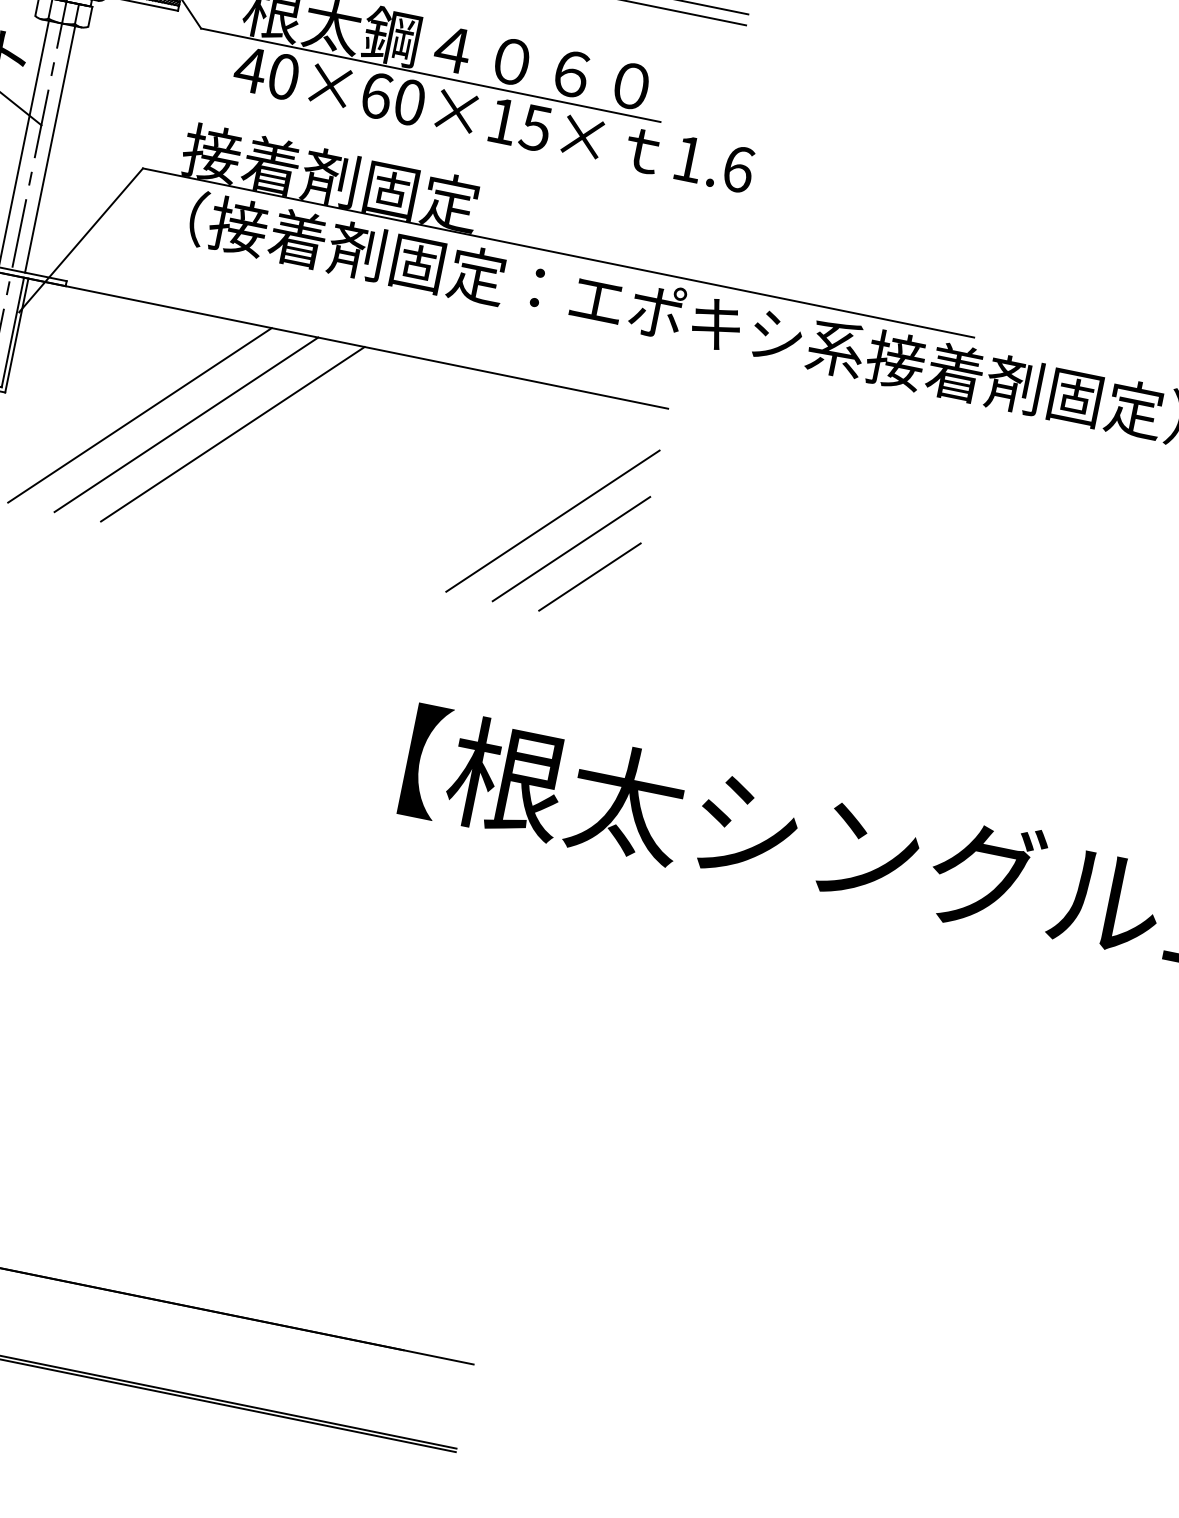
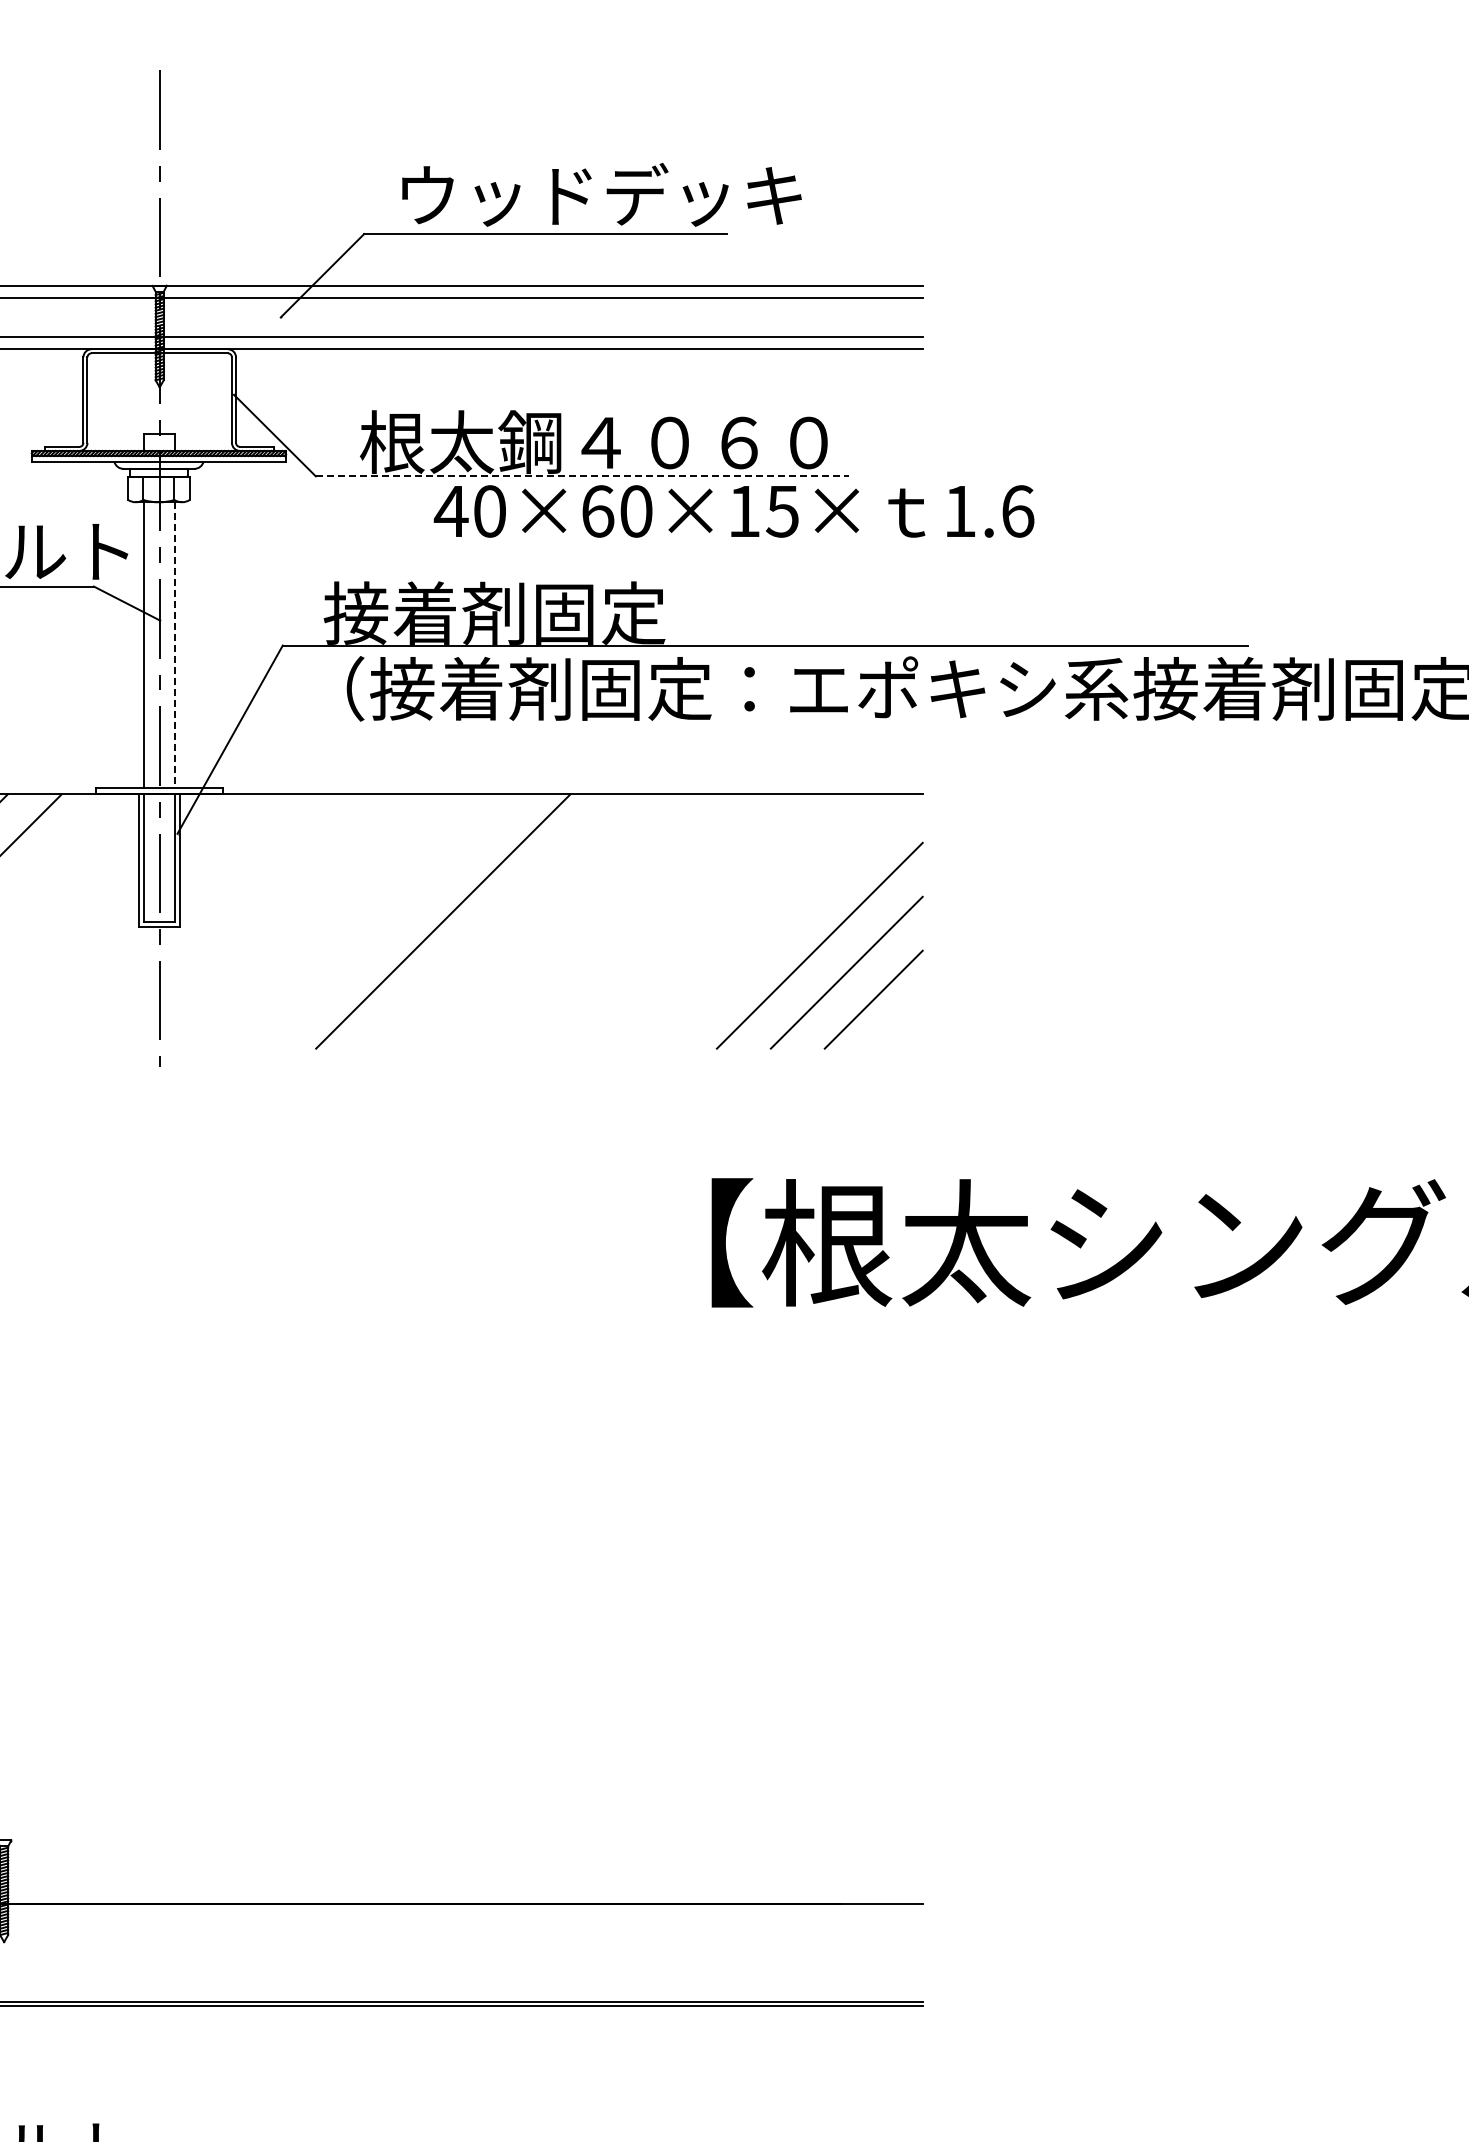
line: (430, 75) -> (582, 476), solid -> dashed
text: (493, 119) -> (733, 511), moved
line: (49, 149) -> (174, 645), solid -> dashed
line: (140, 415) -> (335, 921), removed
line: (186, 424) -> (389, 921), removed

